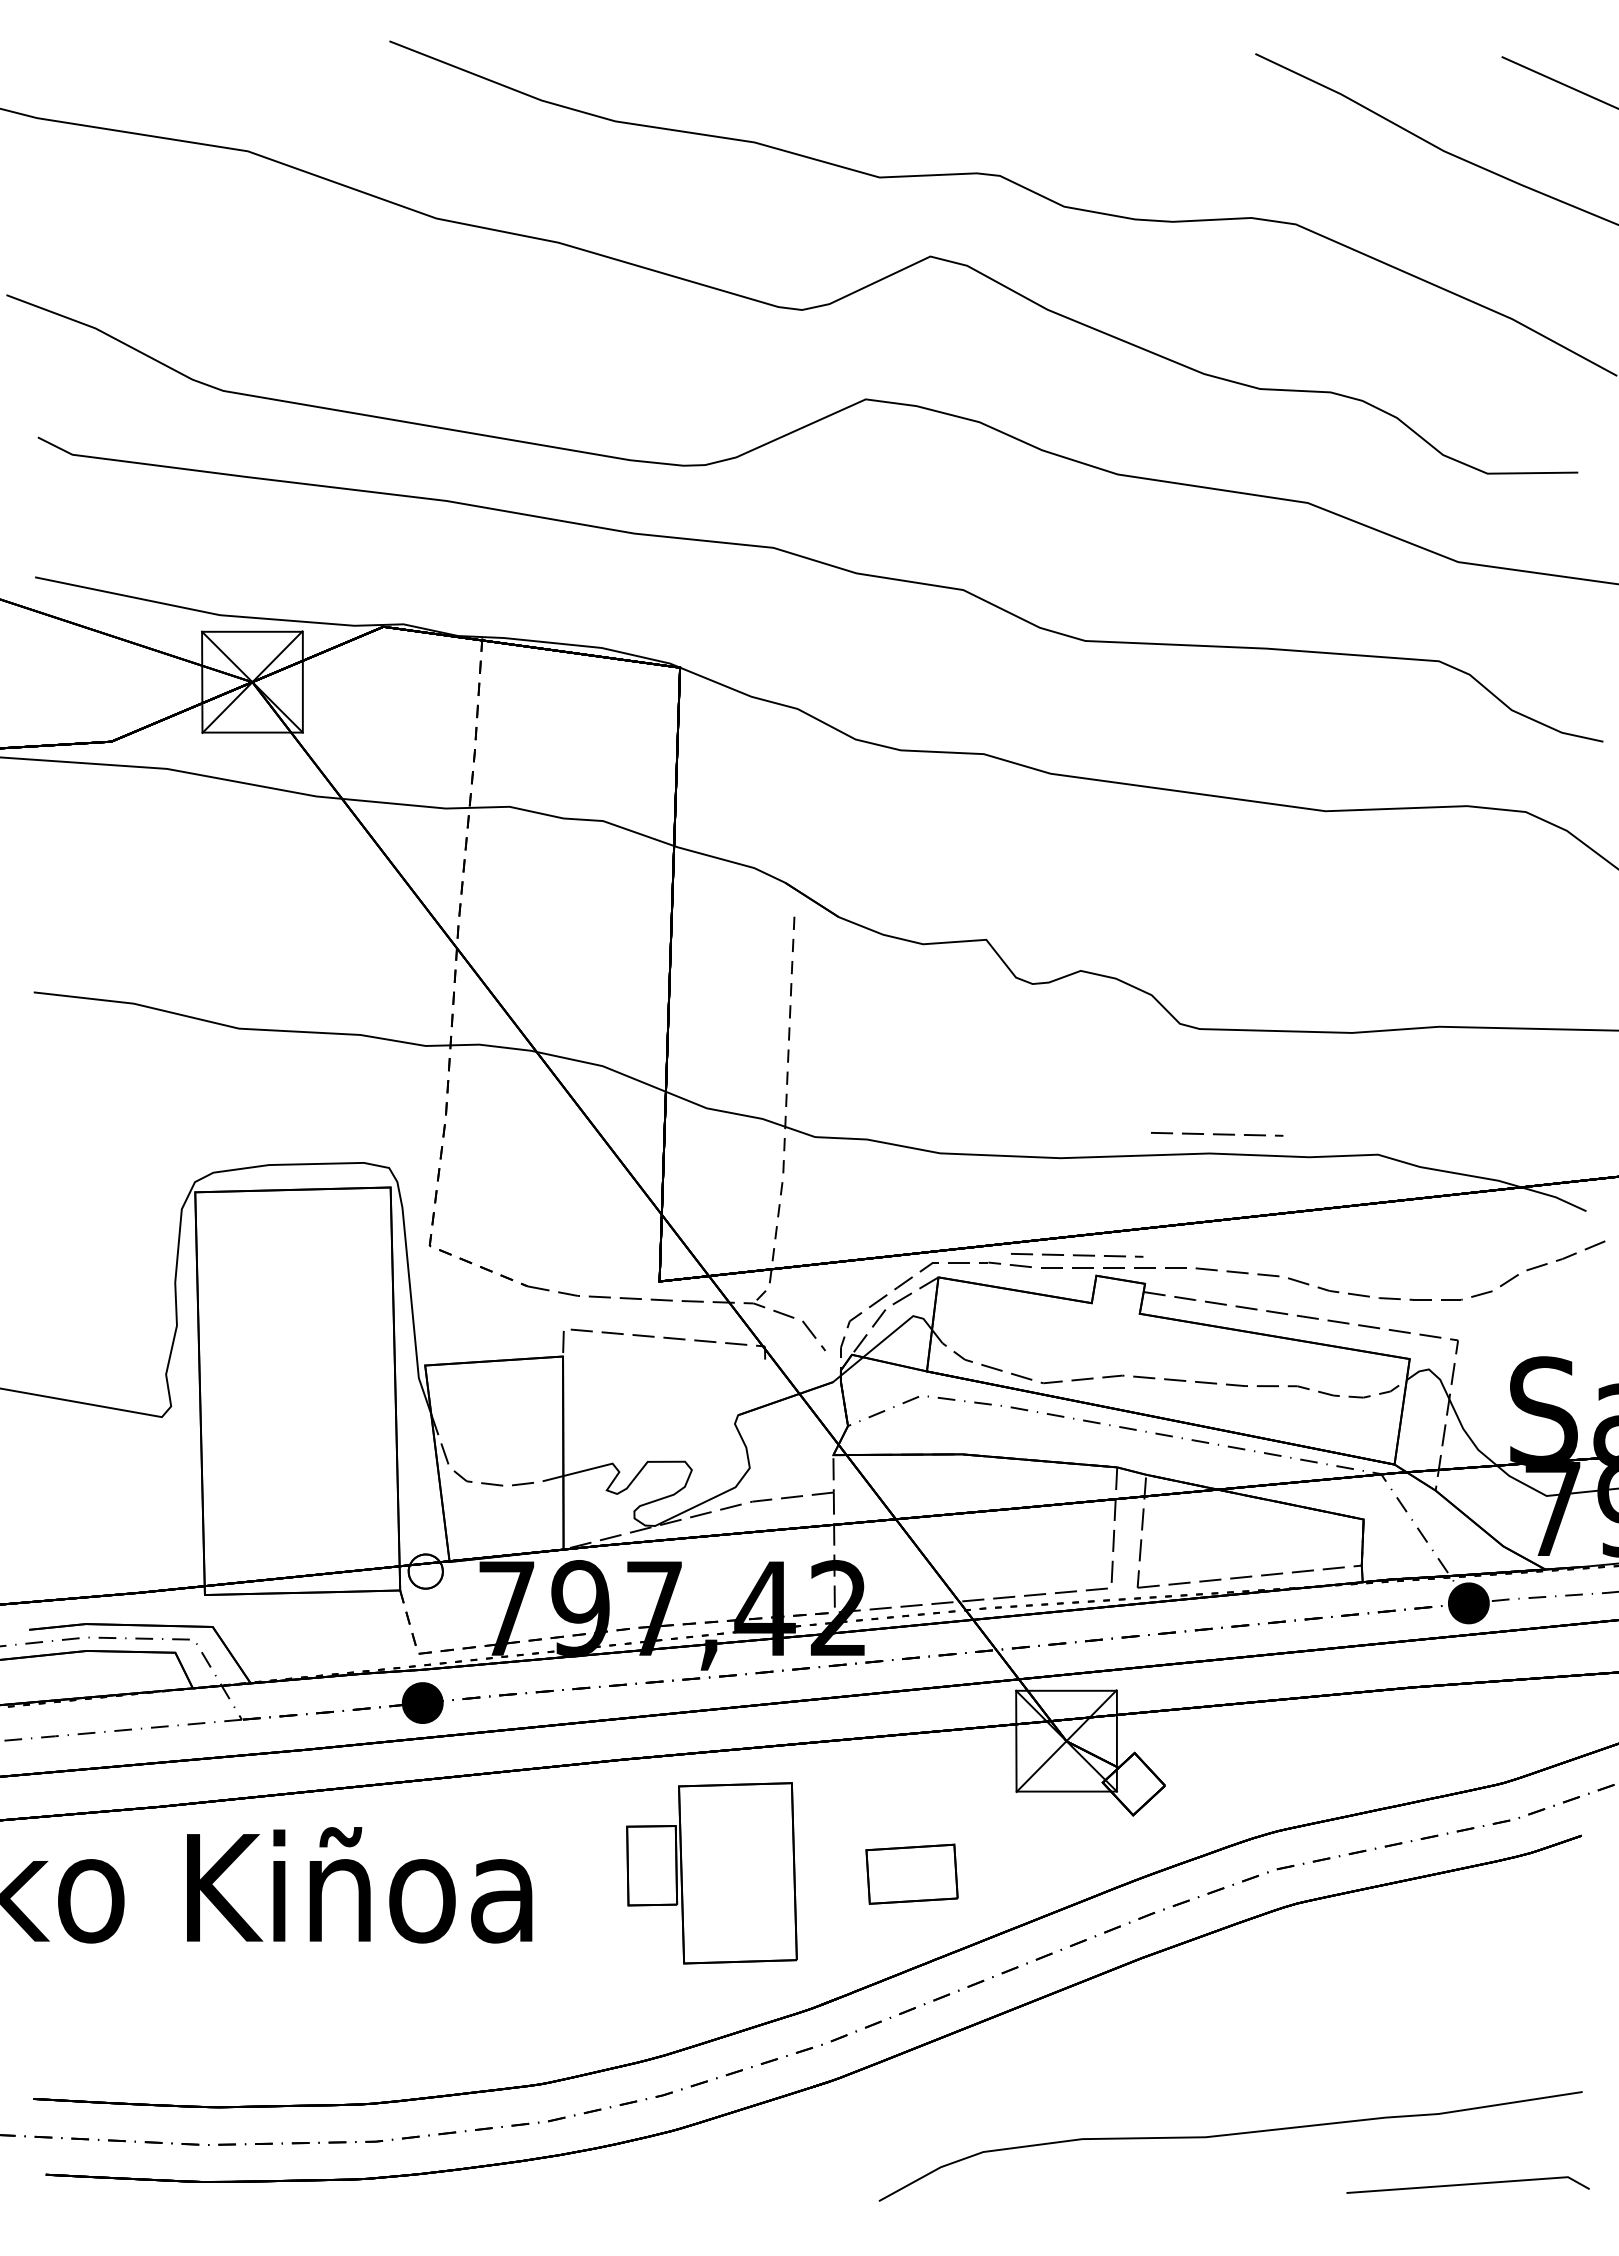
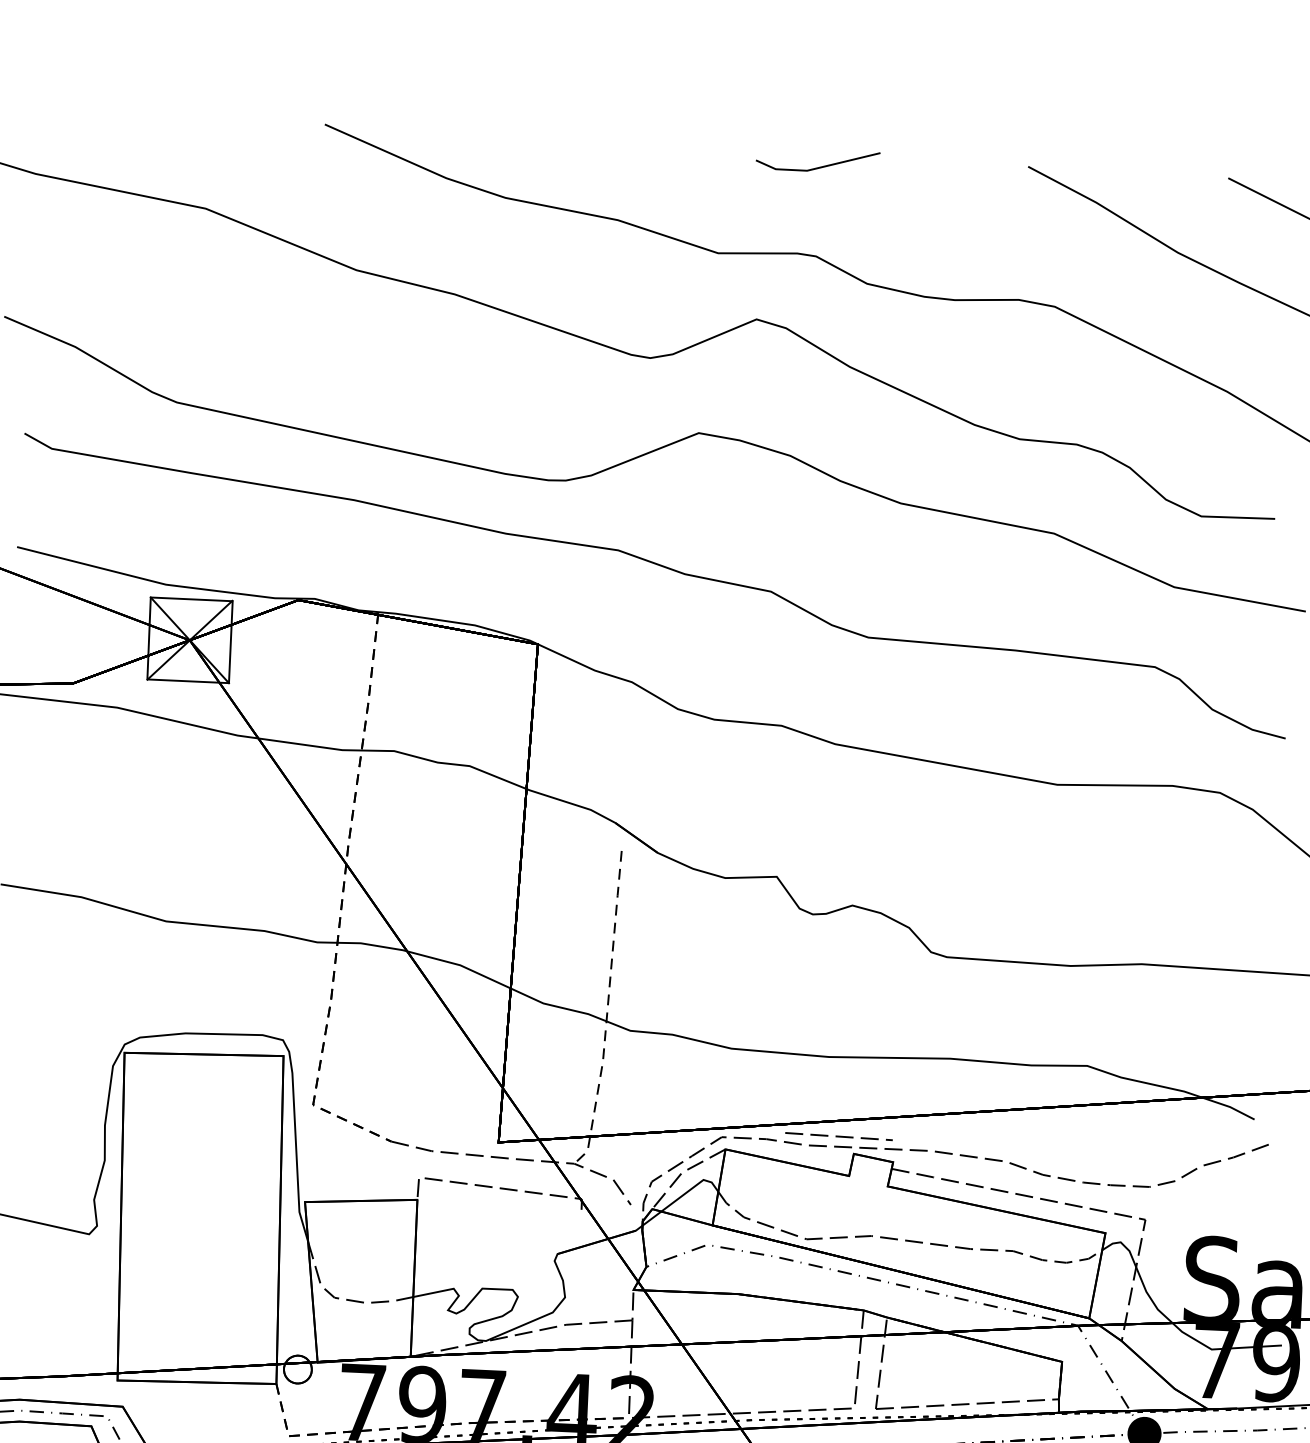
line: (999, 65) -> (819, 166), added
line: (1217, 1134) -> (957, 1043), removed

